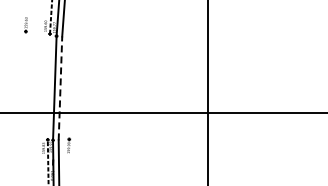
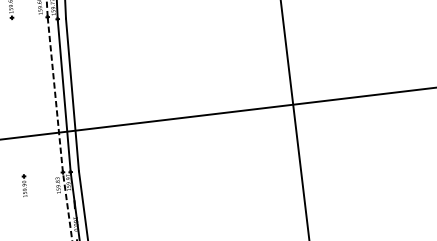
line: (48, 86) -> (54, 94), added
line: (60, 88) -> (72, 95), dashed -> solid
part: (69, 145) -> (25, 185), moved

